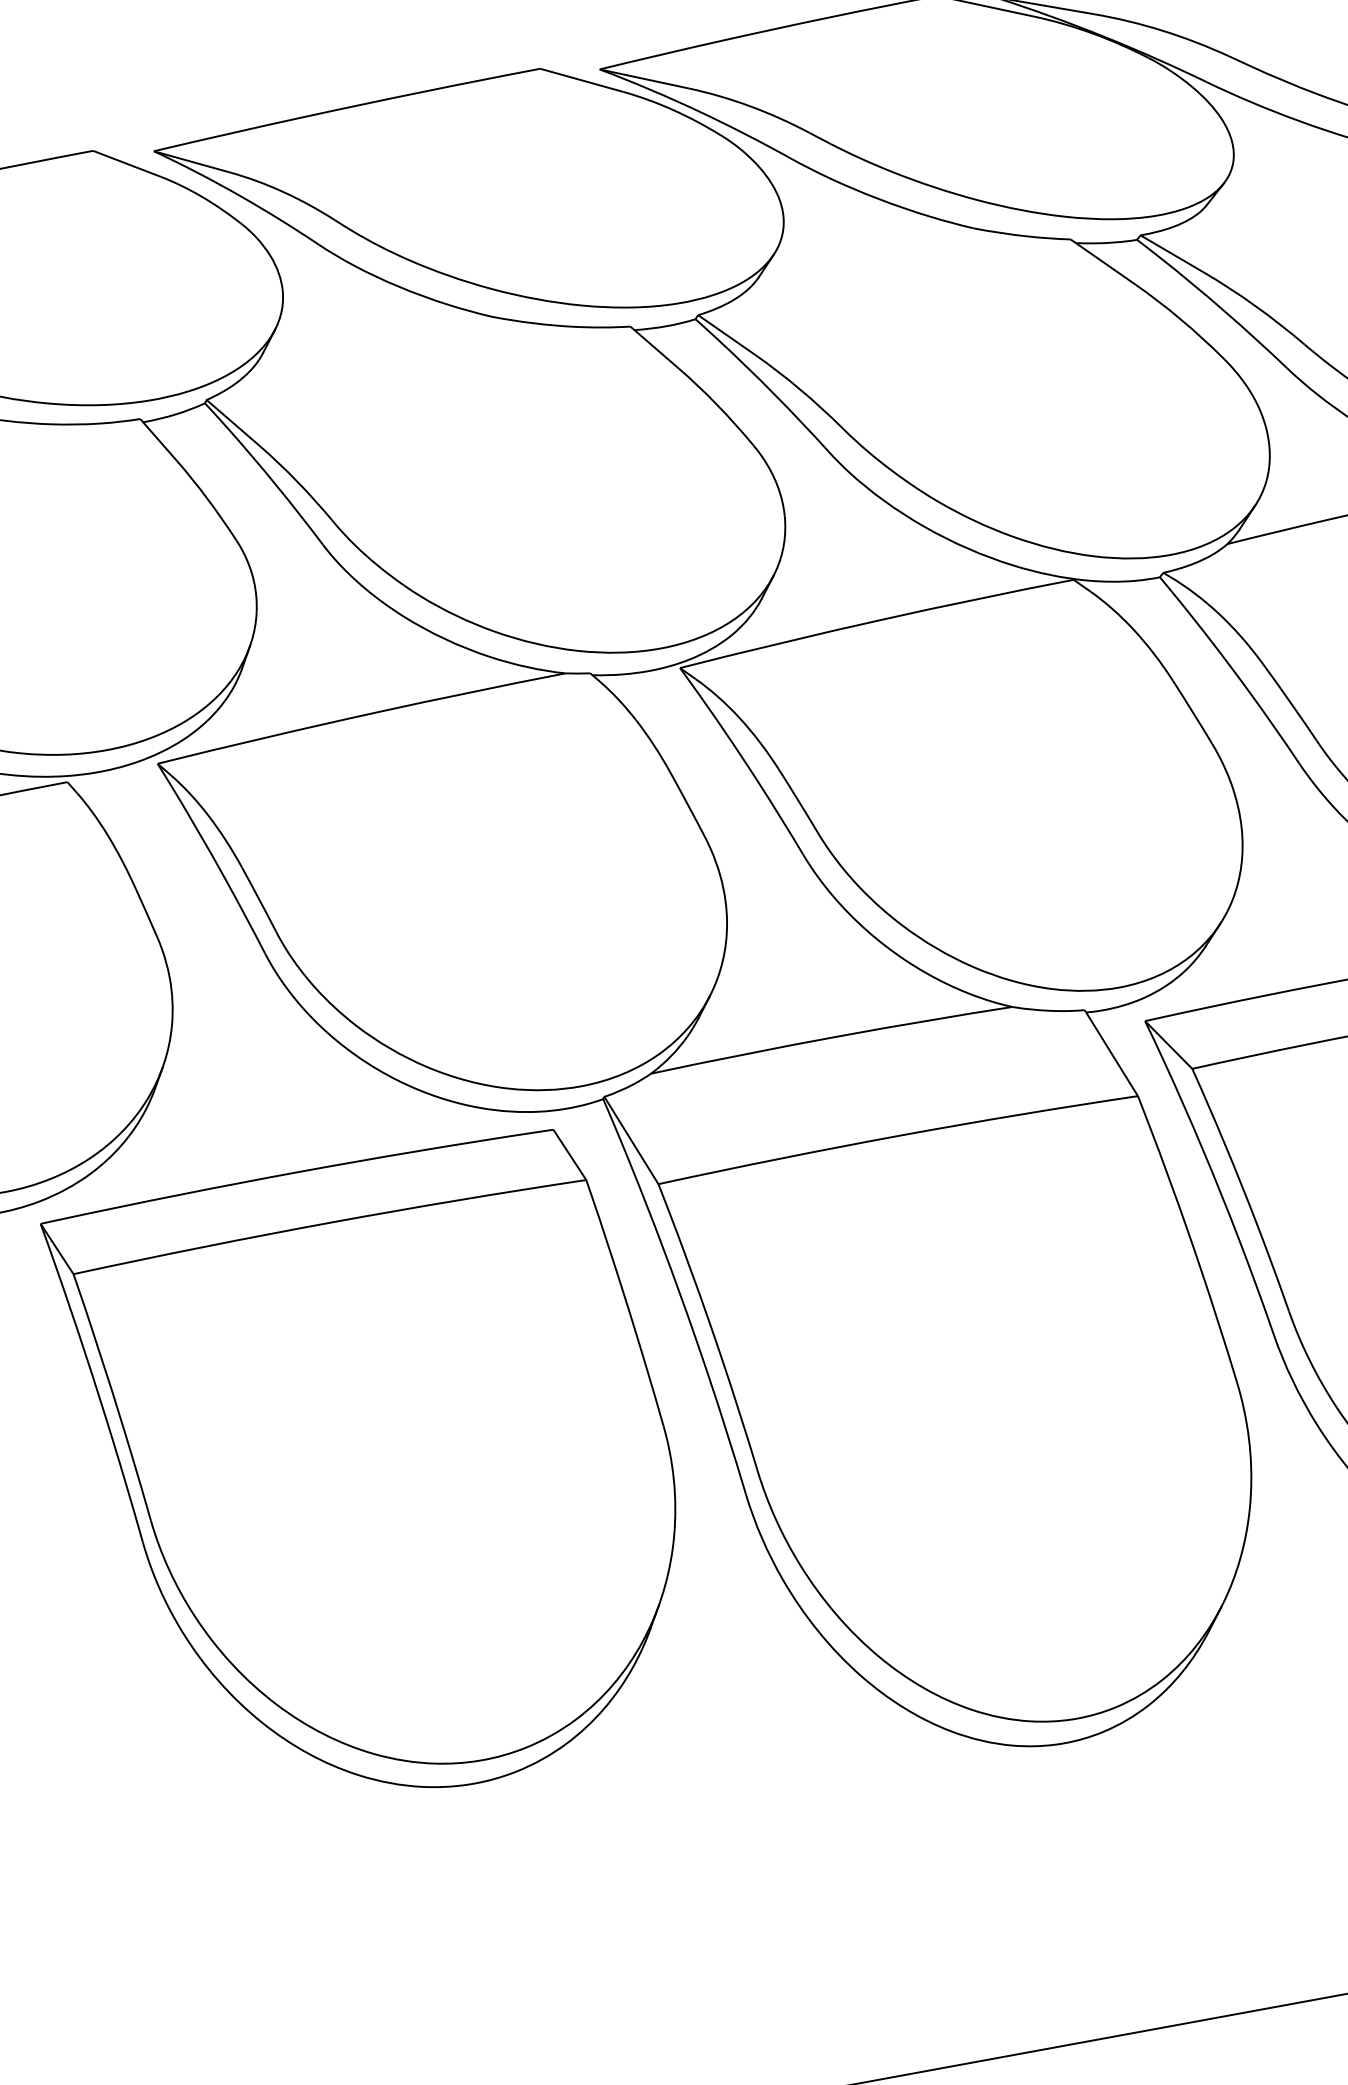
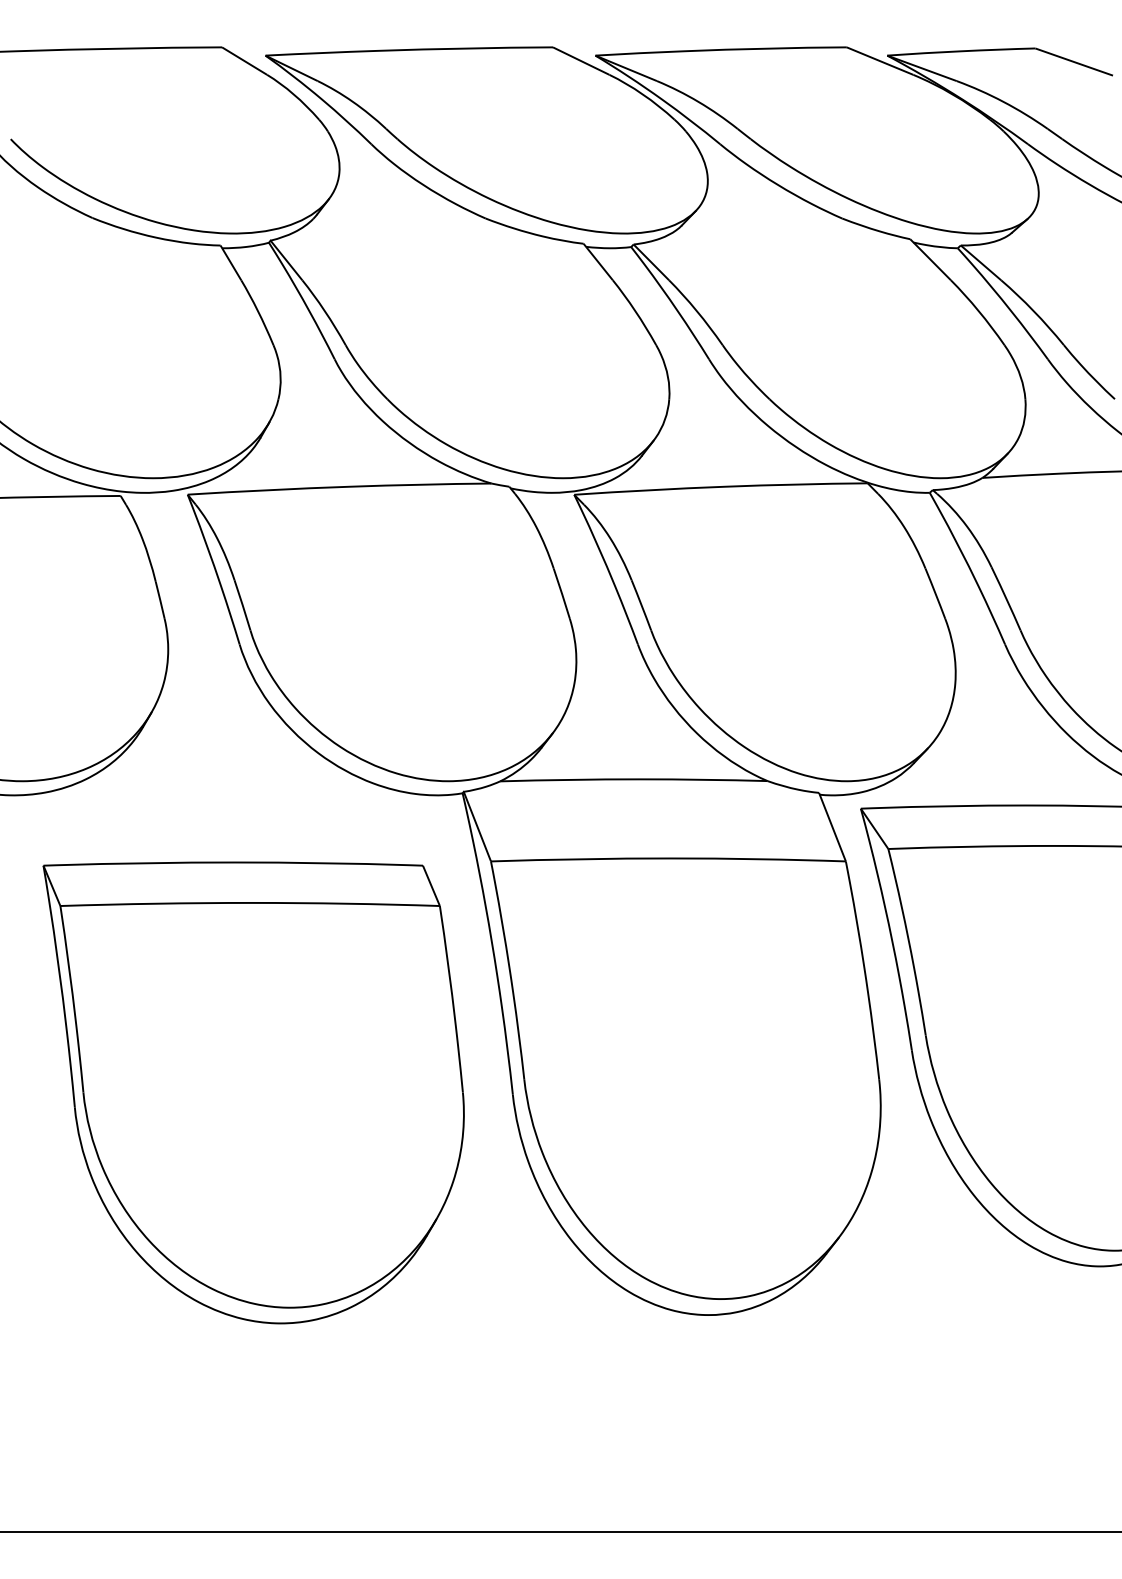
part: (380, 1478) -> (253, 1092), moved

